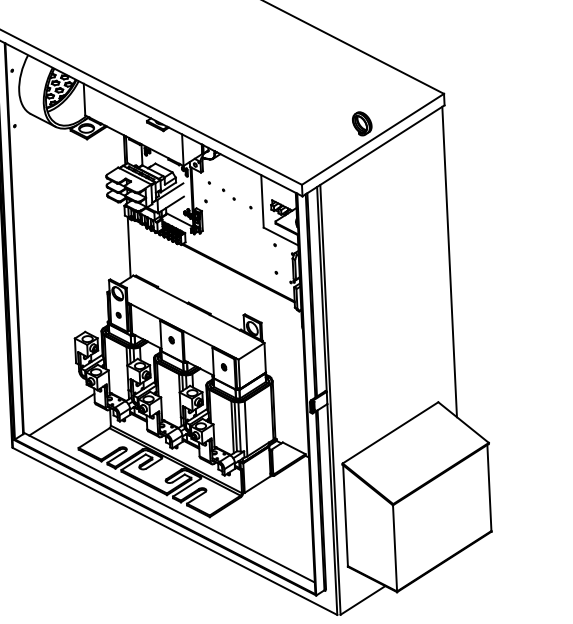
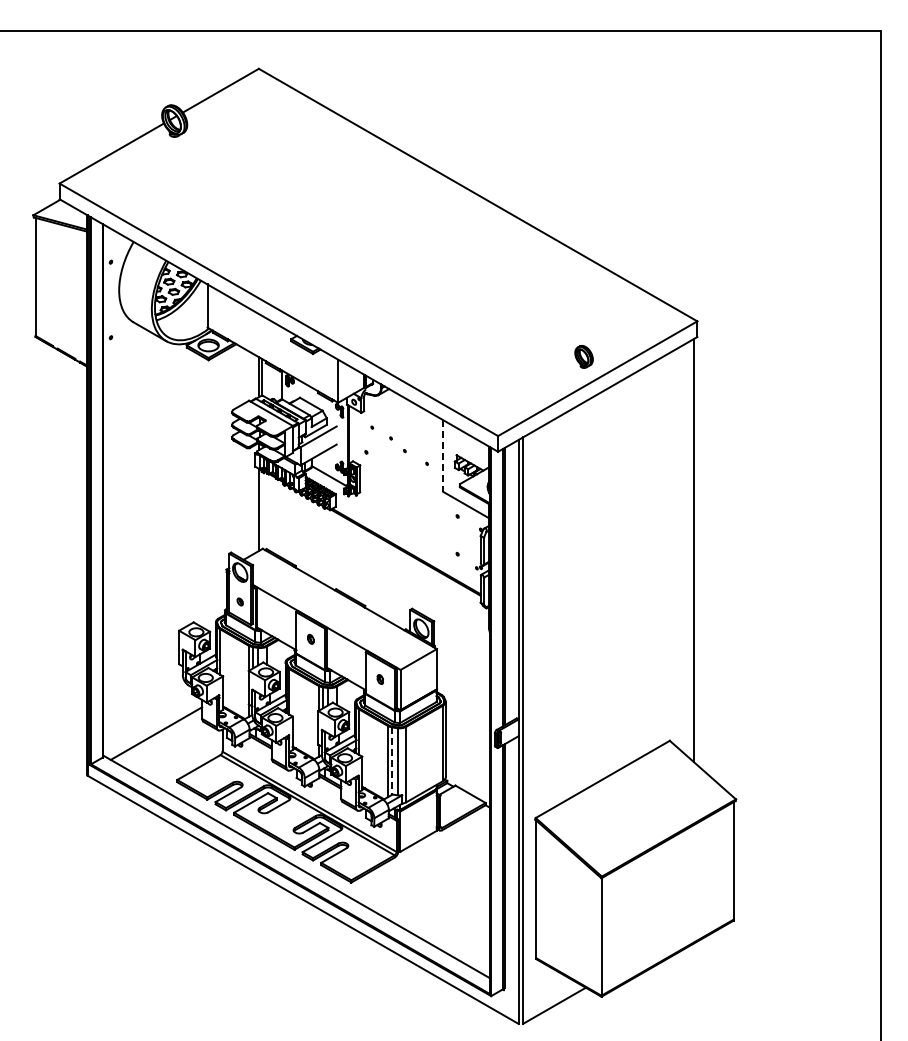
part: (361, 123) -> (583, 356), size x0.7
line: (262, 201) -> (443, 456), solid -> dashed
line: (235, 426) -> (392, 761), solid -> dashed

